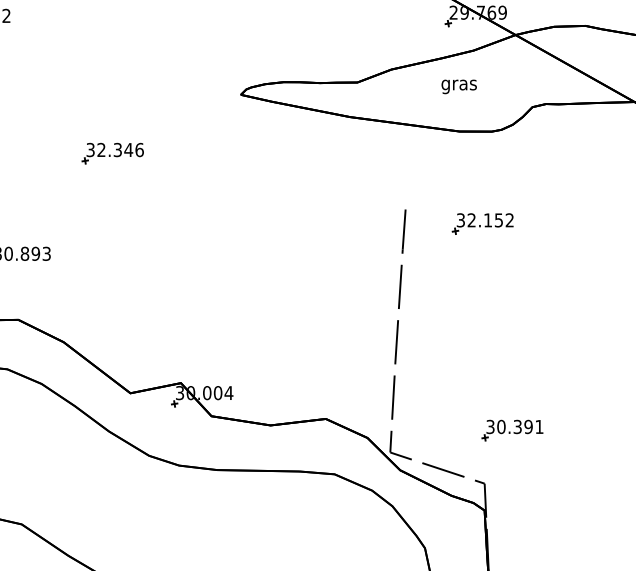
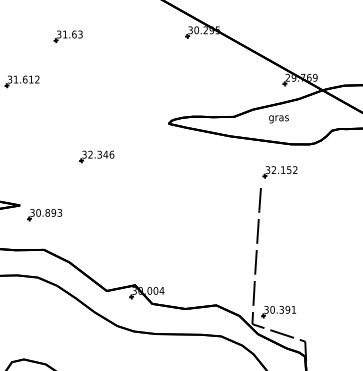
text: (458, 87) -> (278, 119), moved
part: (481, 224) -> (279, 172), moved
part: (511, 431) -> (278, 312), moved

